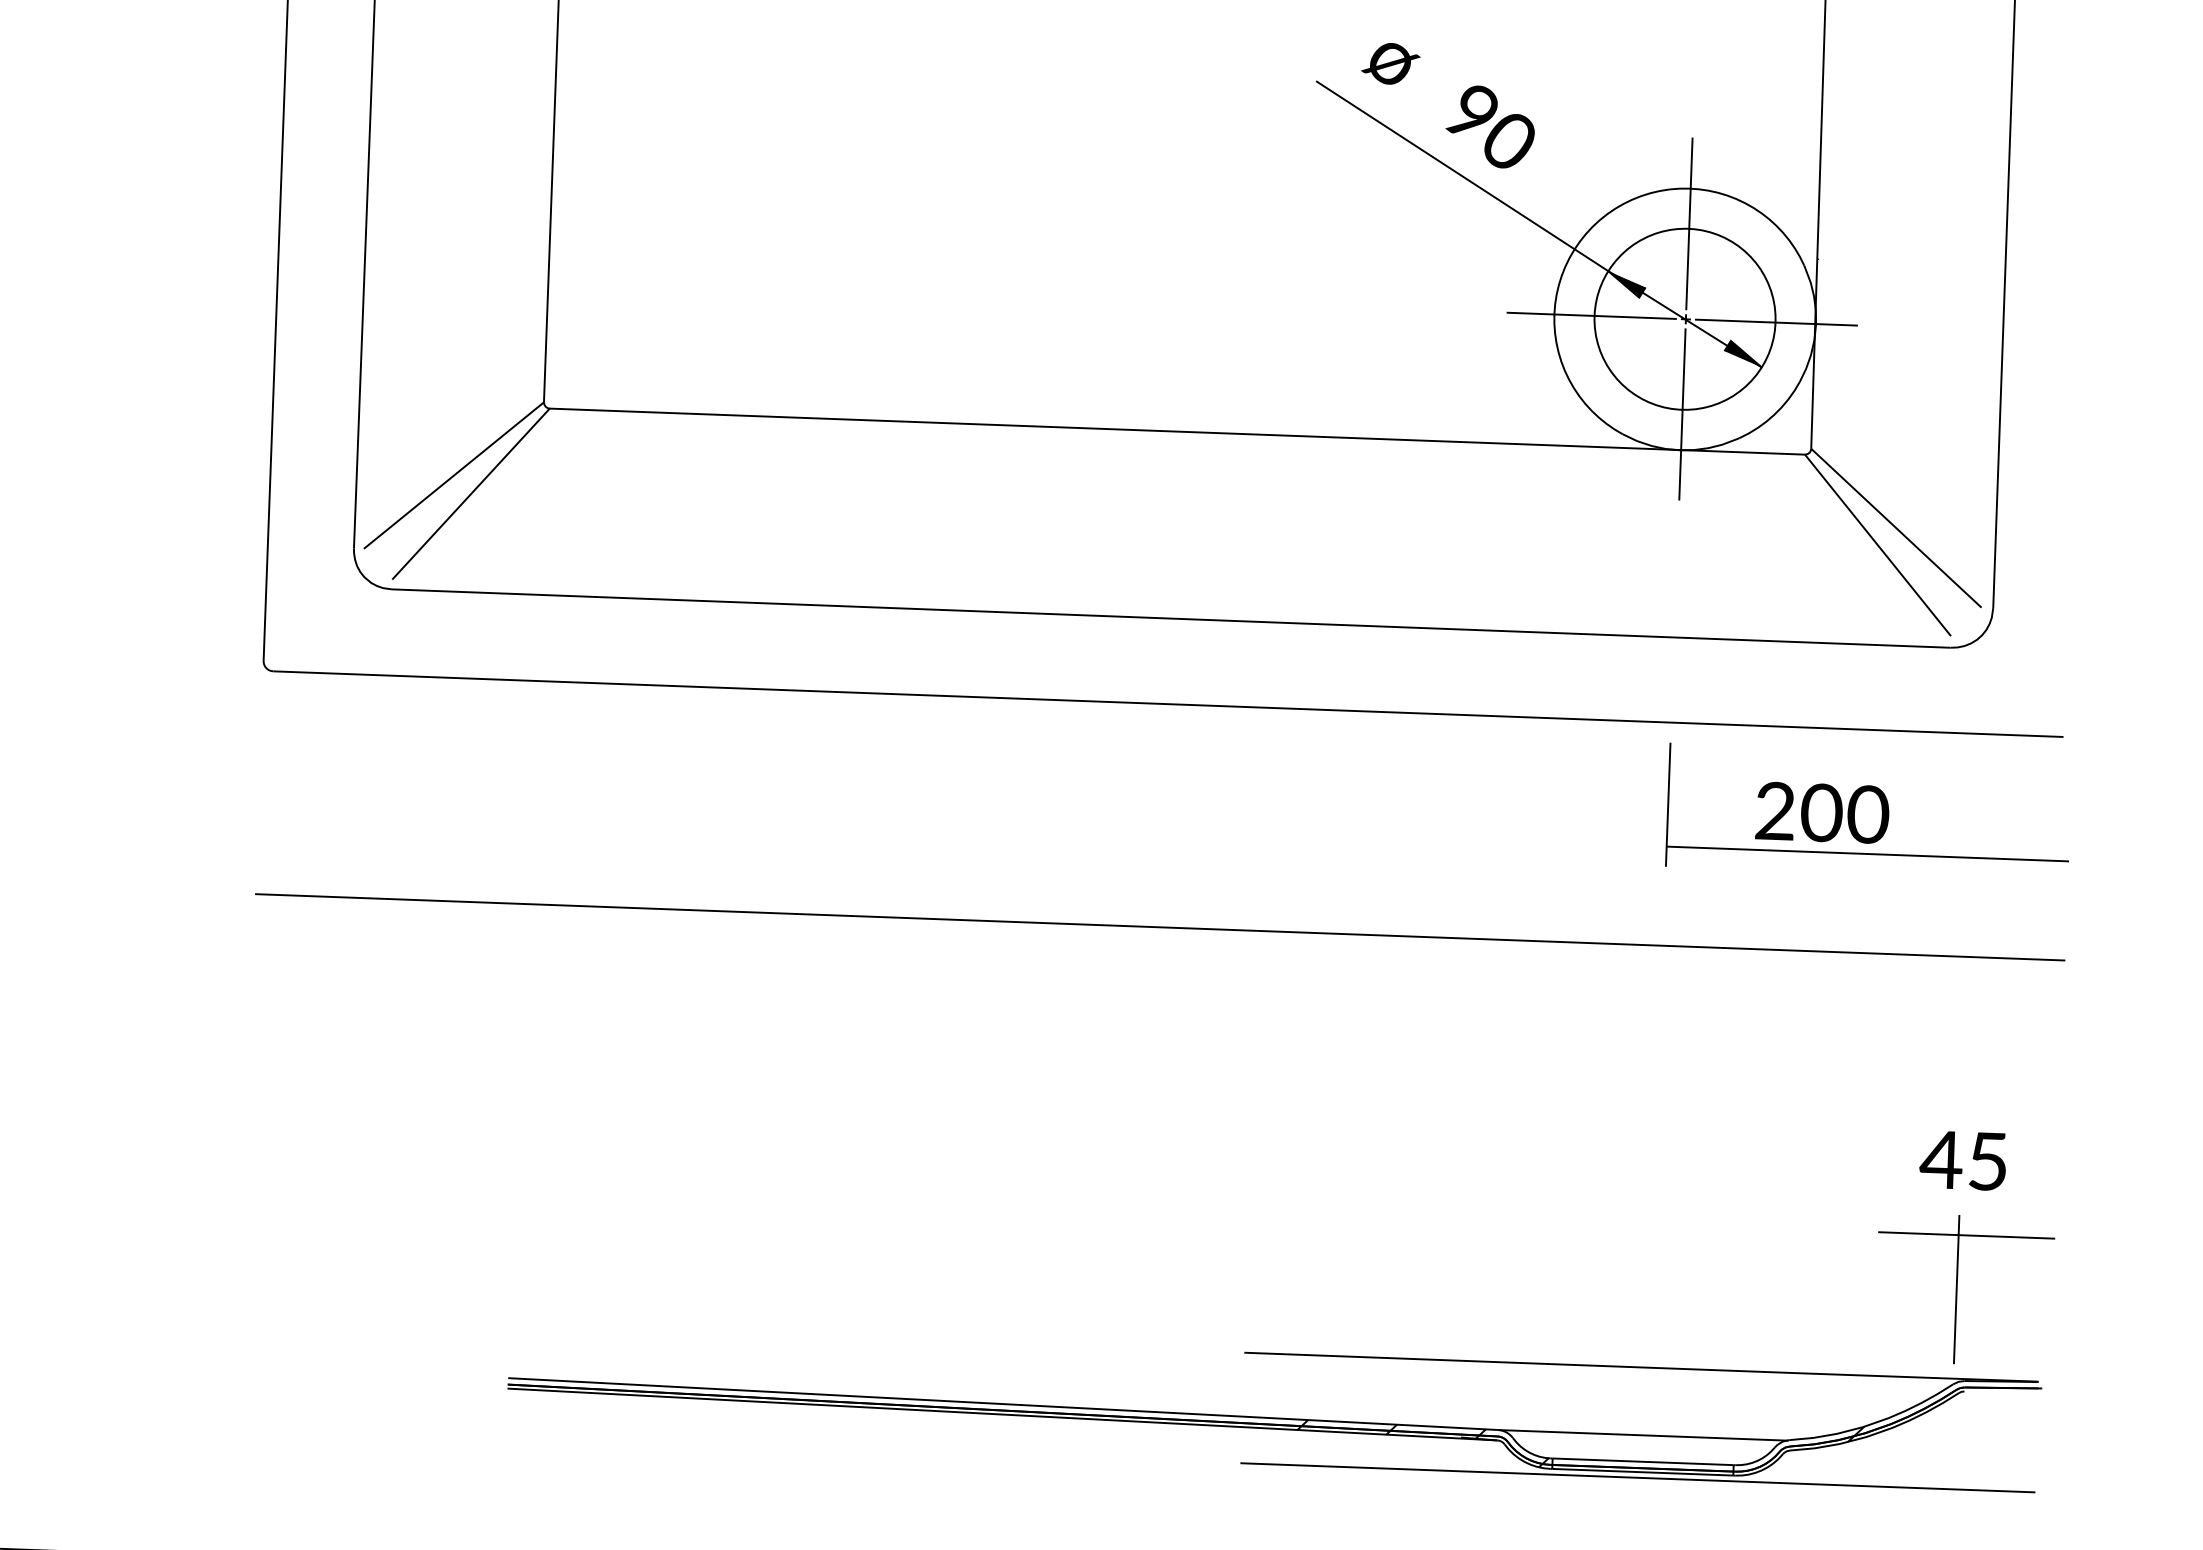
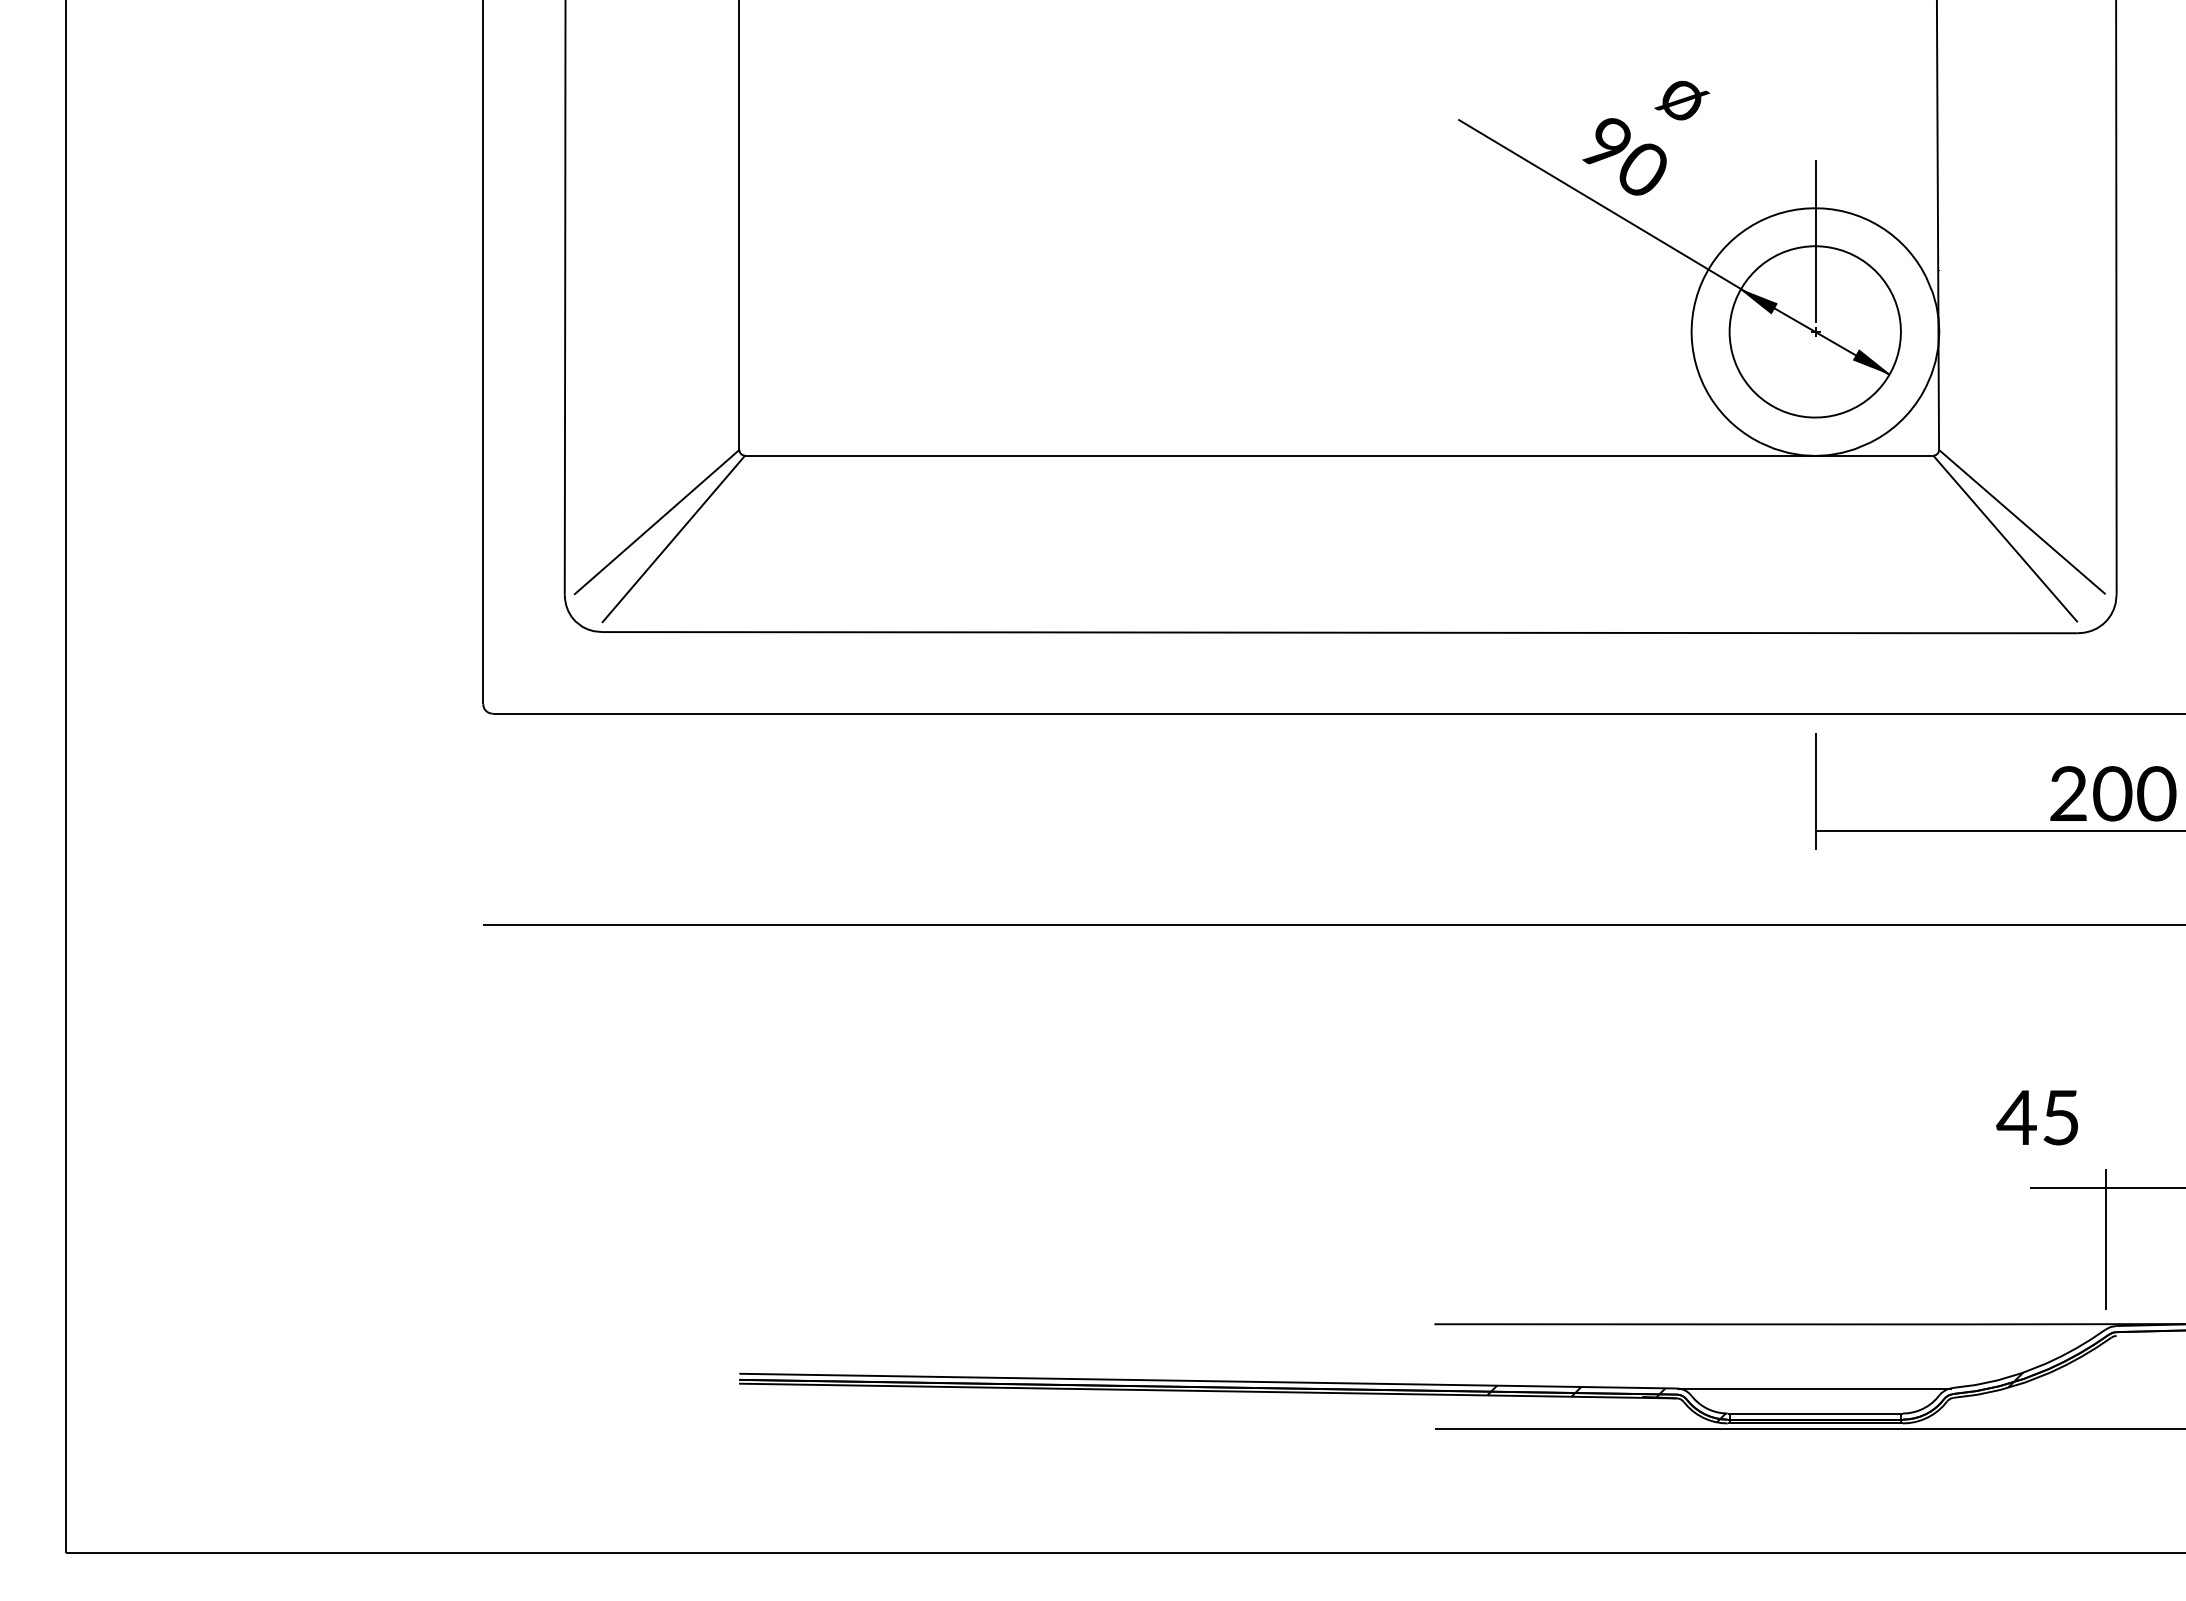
text: (1391, 63) -> (1682, 100), moved
line: (1591, 315) -> (1726, 331), removed
line: (1776, 322) -> (1901, 331), removed
line: (1682, 413) -> (1816, 421), removed
text: (1822, 812) -> (2113, 793), moved
text: (1962, 1160) -> (2036, 1117), moved

